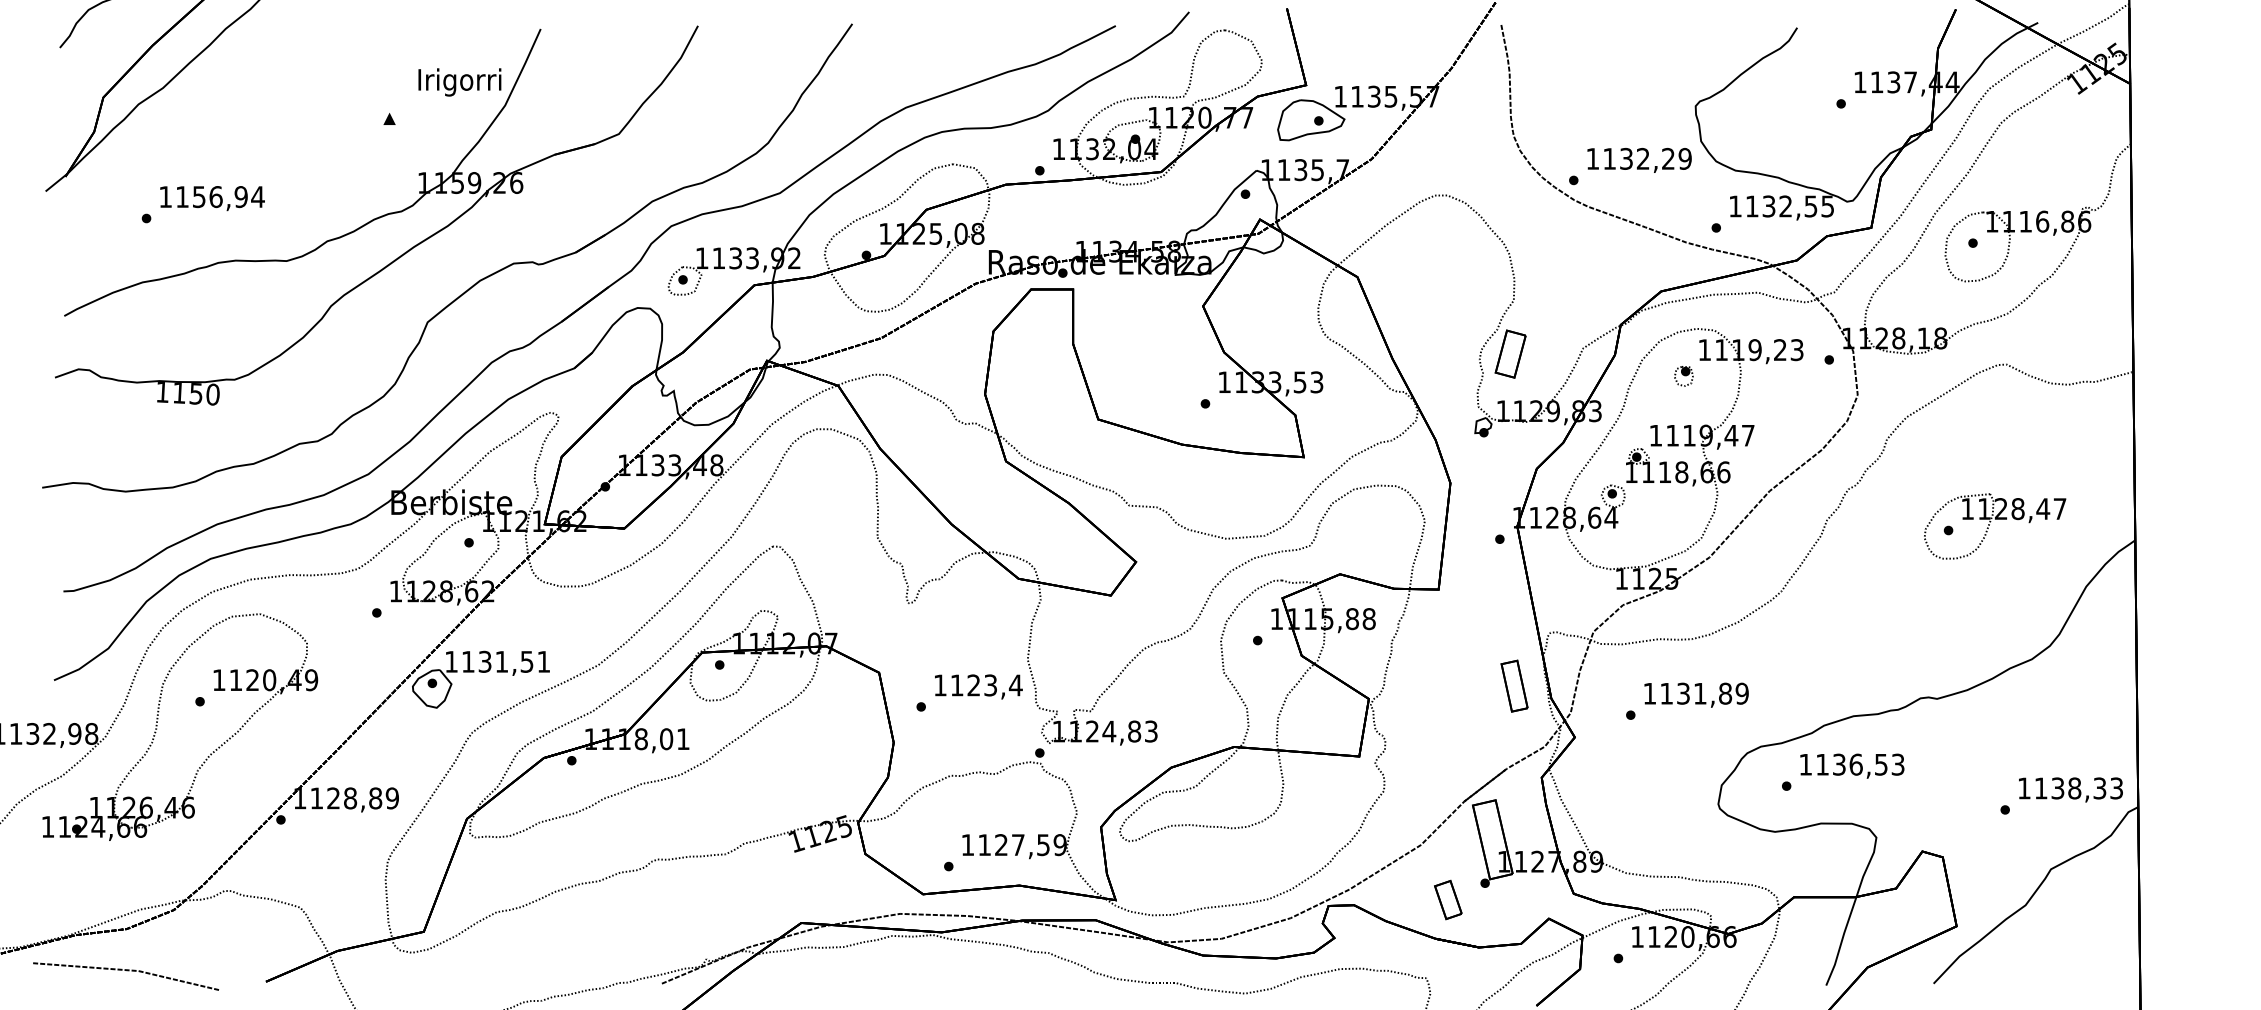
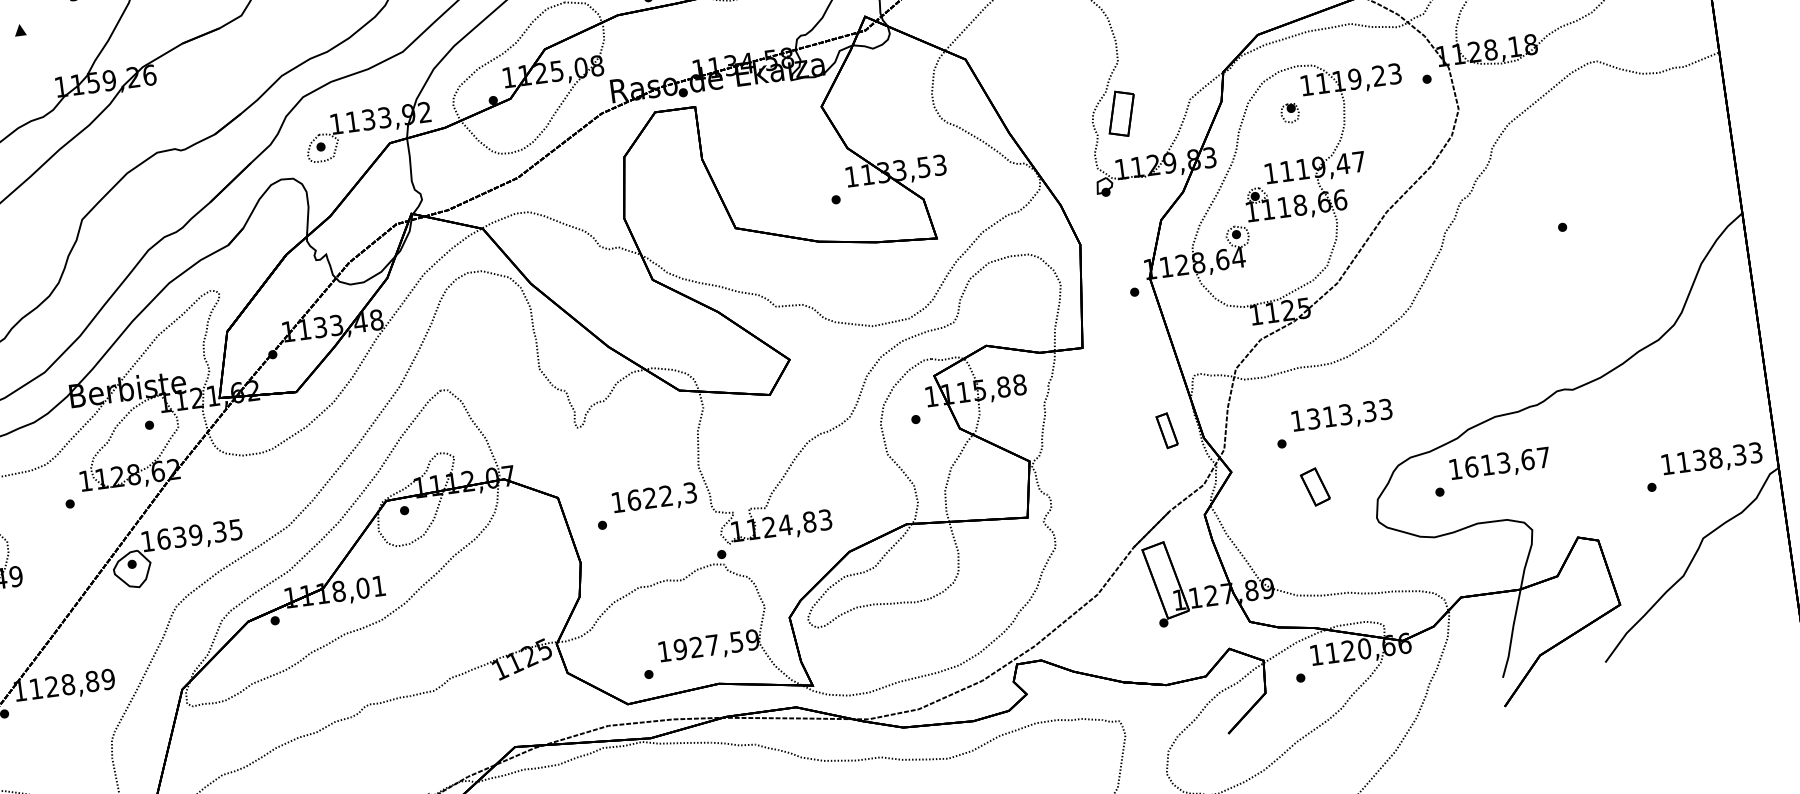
part: (1989, 525) -> (1601, 217), removed
text: (505, 661) -> (199, 534), 1131,51 -> 1639,35
text: (986, 685) -> (662, 496), 1123,4 -> 1622,3
part: (1514, 685) -> (1167, 430), size x0.7
text: (1704, 693) -> (1349, 413), 1131,89 -> 1313,33
text: (1860, 764) -> (1507, 462), 1136,53 -> 1613,67
text: (984, 845) -> (680, 649), 1127,59 -> 1927,59
part: (1448, 899) -> (1315, 486), moved

